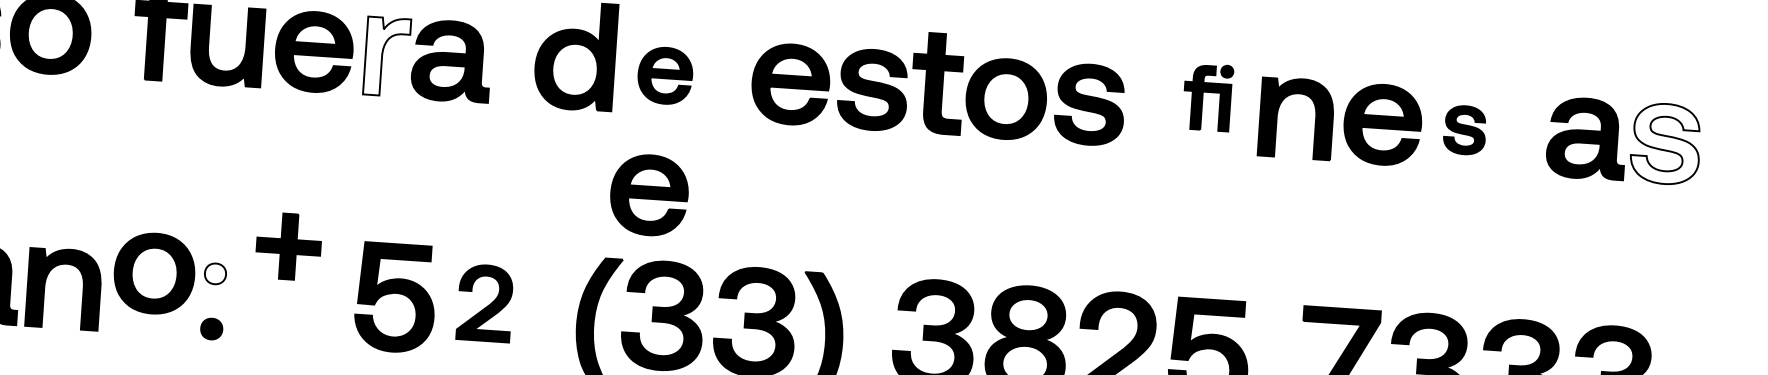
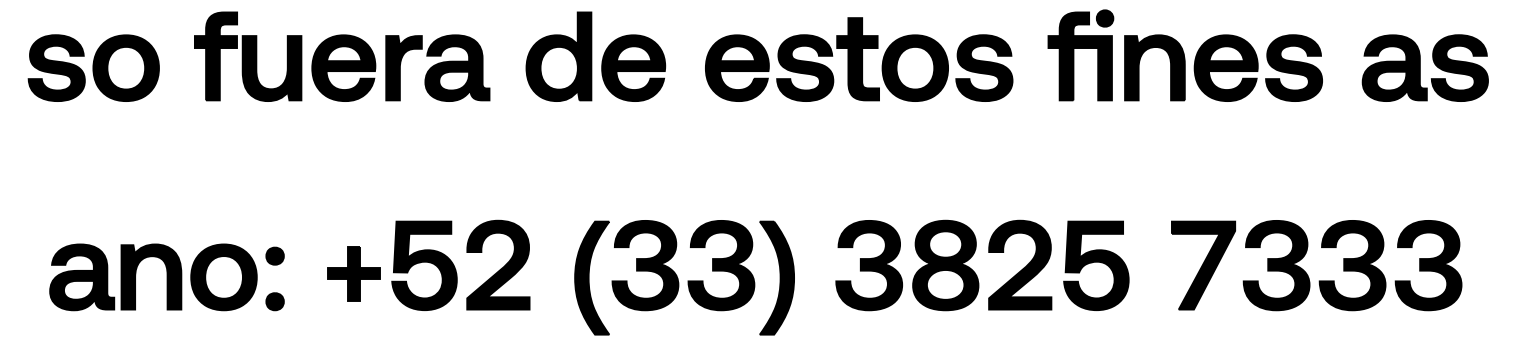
fill: (386, 57) -> (403, 68), added
part: (665, 75) -> (633, 67), size x1.43
part: (1207, 97) -> (1080, 55), size x1.67
part: (1464, 129) -> (1293, 67), size x1.67
fill: (1665, 144) -> (1459, 68), added
part: (649, 194) -> (627, 166), removed
part: (288, 246) -> (353, 273), moved
part: (153, 273) -> (223, 277), moved
fill: (214, 273) -> (274, 255), added
part: (485, 302) -> (498, 264), size x1.43

